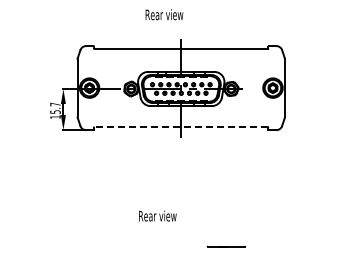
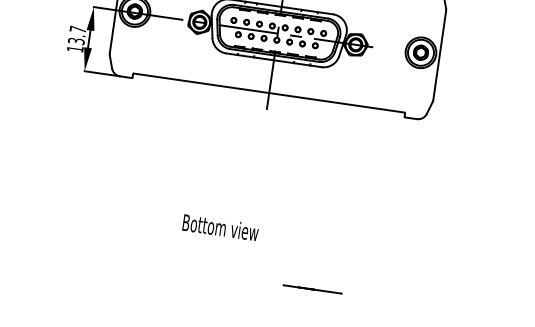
text: (54, 111) -> (74, 40), 15.7 -> 13.7
line: (181, 127) -> (269, 93), dashed -> solid
text: (162, 215) -> (220, 226), Rear view -> Bottom view

